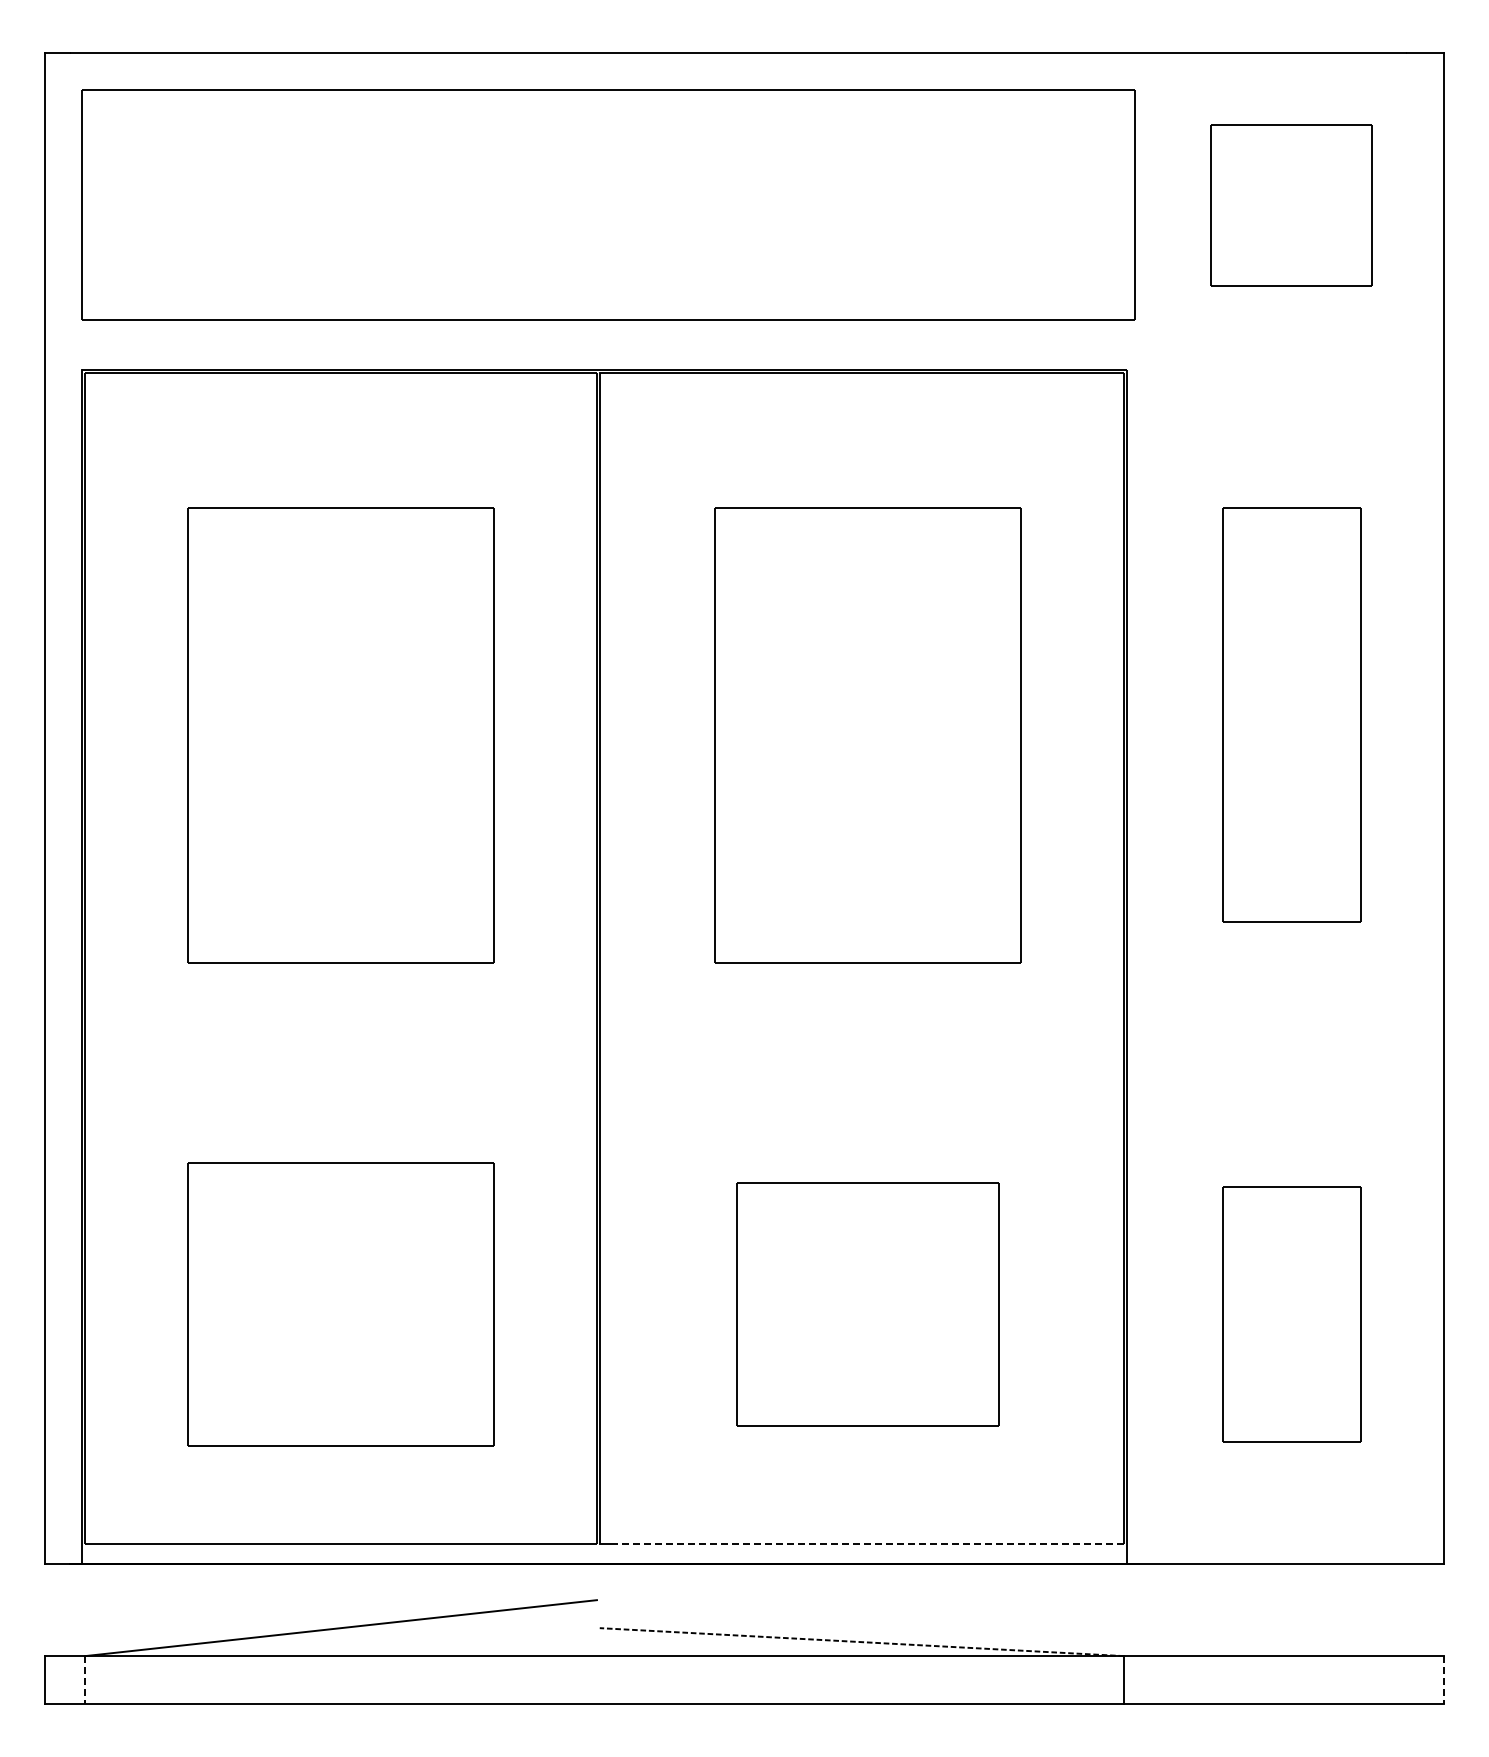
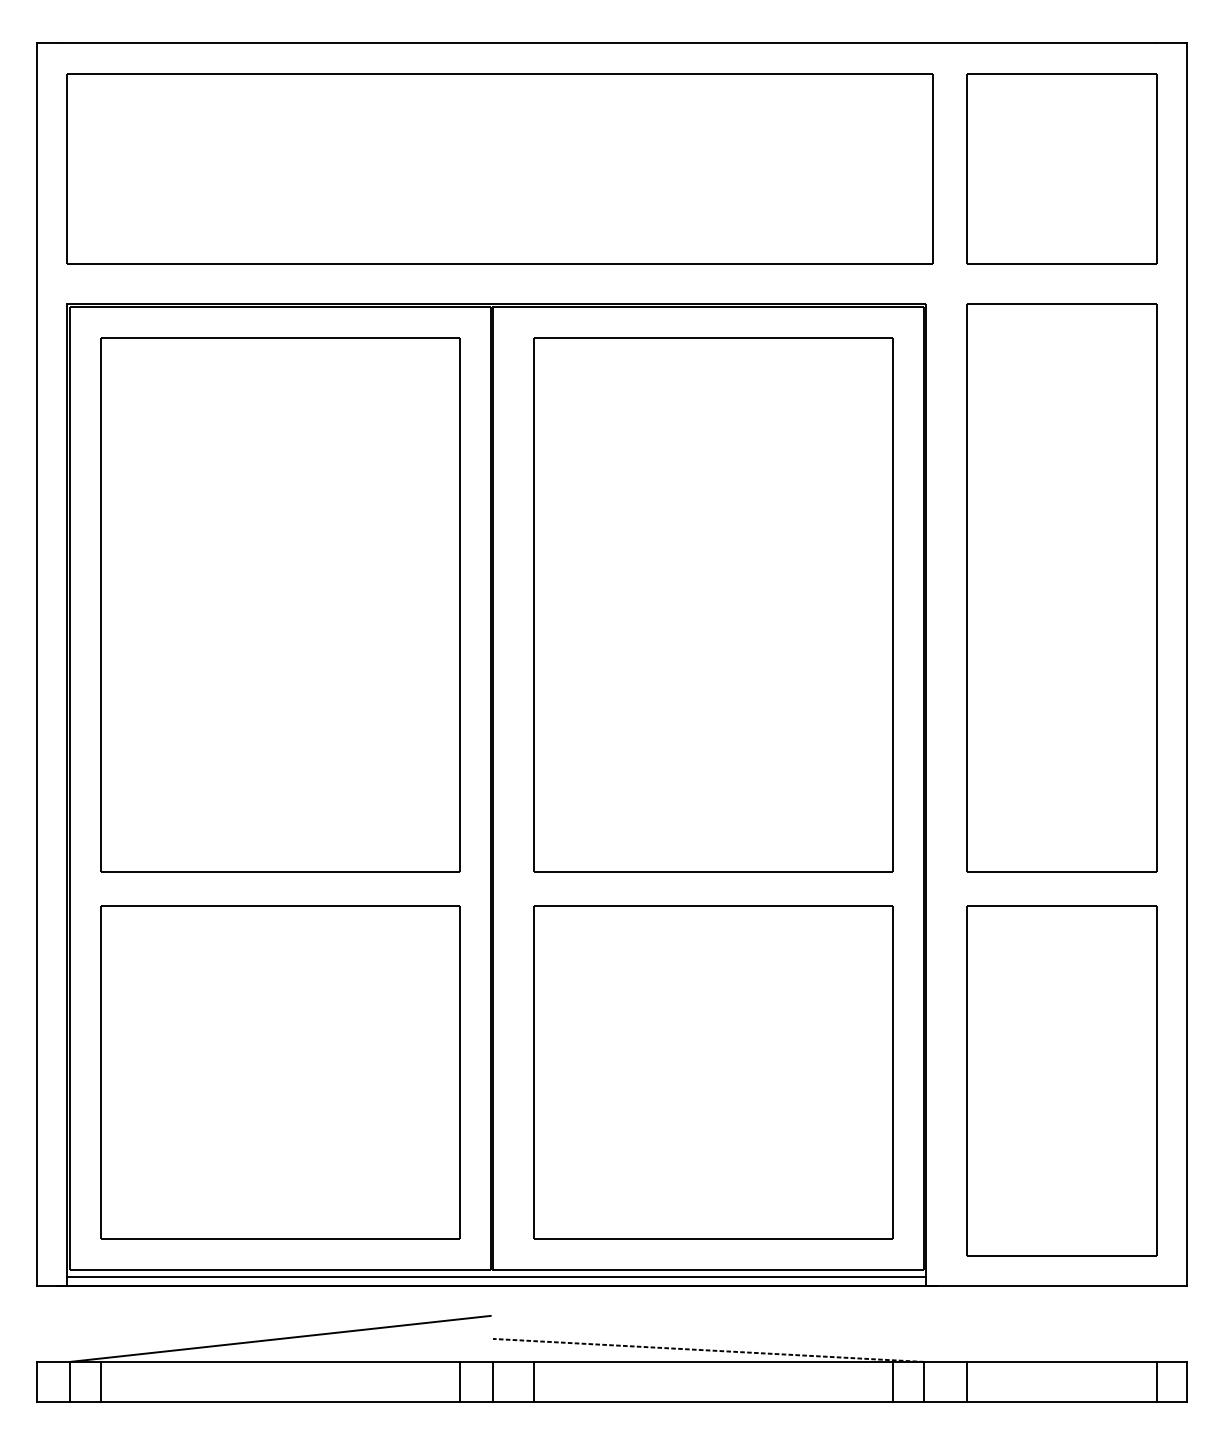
part: (1291, 204) -> (1061, 168), size x1.43
part: (1291, 714) -> (1061, 587), size x1.67
part: (340, 734) -> (279, 604), size x1.43
part: (868, 734) -> (713, 604), size x1.43
part: (340, 1304) -> (279, 1072), size x1.43
part: (868, 1304) -> (713, 1072), size x1.67
part: (1291, 1314) -> (1061, 1081), size x1.67
line: (868, 1544) -> (713, 1270), dashed -> solid
line: (604, 1553) -> (496, 1277), added
line: (84, 1680) -> (69, 1381), dashed -> solid
line: (122, 1680) -> (100, 1381), added
line: (559, 1680) -> (459, 1381), added
line: (599, 1680) -> (492, 1381), added
line: (649, 1680) -> (533, 1381), added
line: (1086, 1680) -> (893, 1381), added
line: (1176, 1680) -> (967, 1381), added
line: (1406, 1680) -> (1156, 1381), added
line: (1444, 1680) -> (1187, 1381), dashed -> solid

